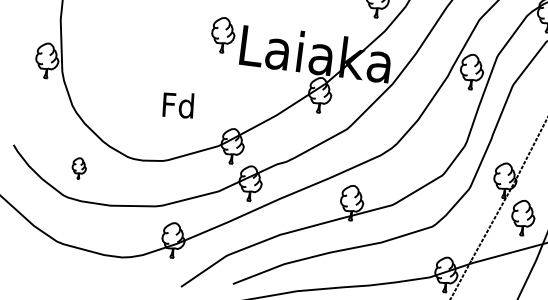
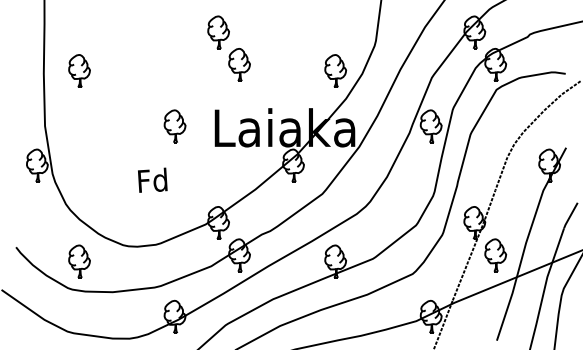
part: (222, 35) -> (174, 126), moved
text: (178, 104) -> (152, 179), moved
part: (79, 168) -> (79, 261), size x1.67

